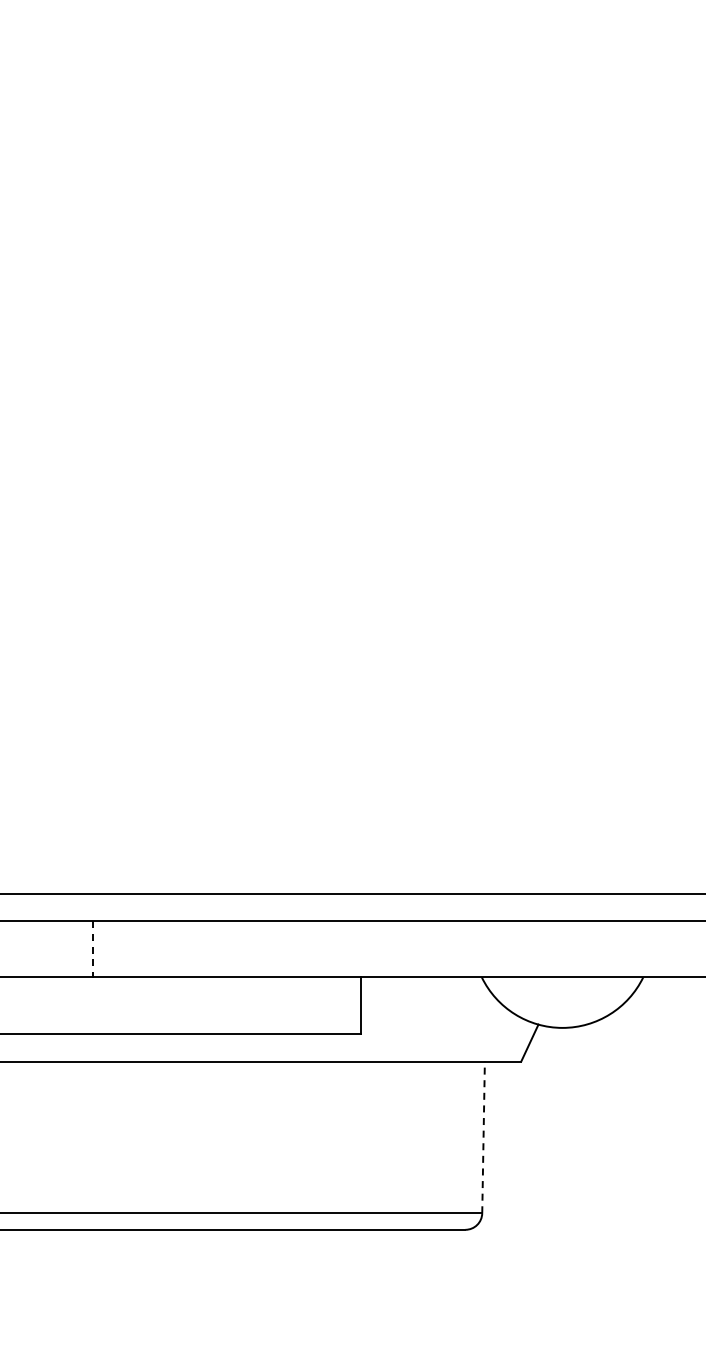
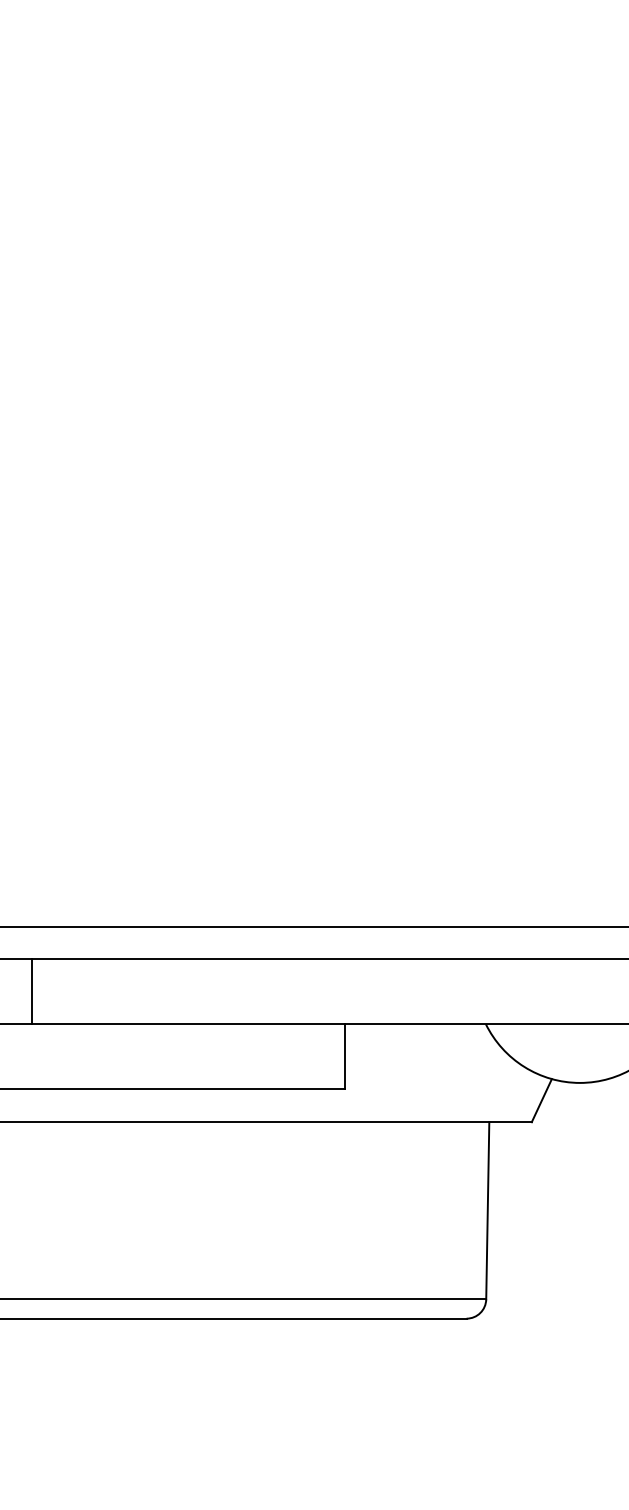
line: (93, 949) -> (32, 991), dashed -> solid
line: (483, 1137) -> (487, 1210), dashed -> solid

